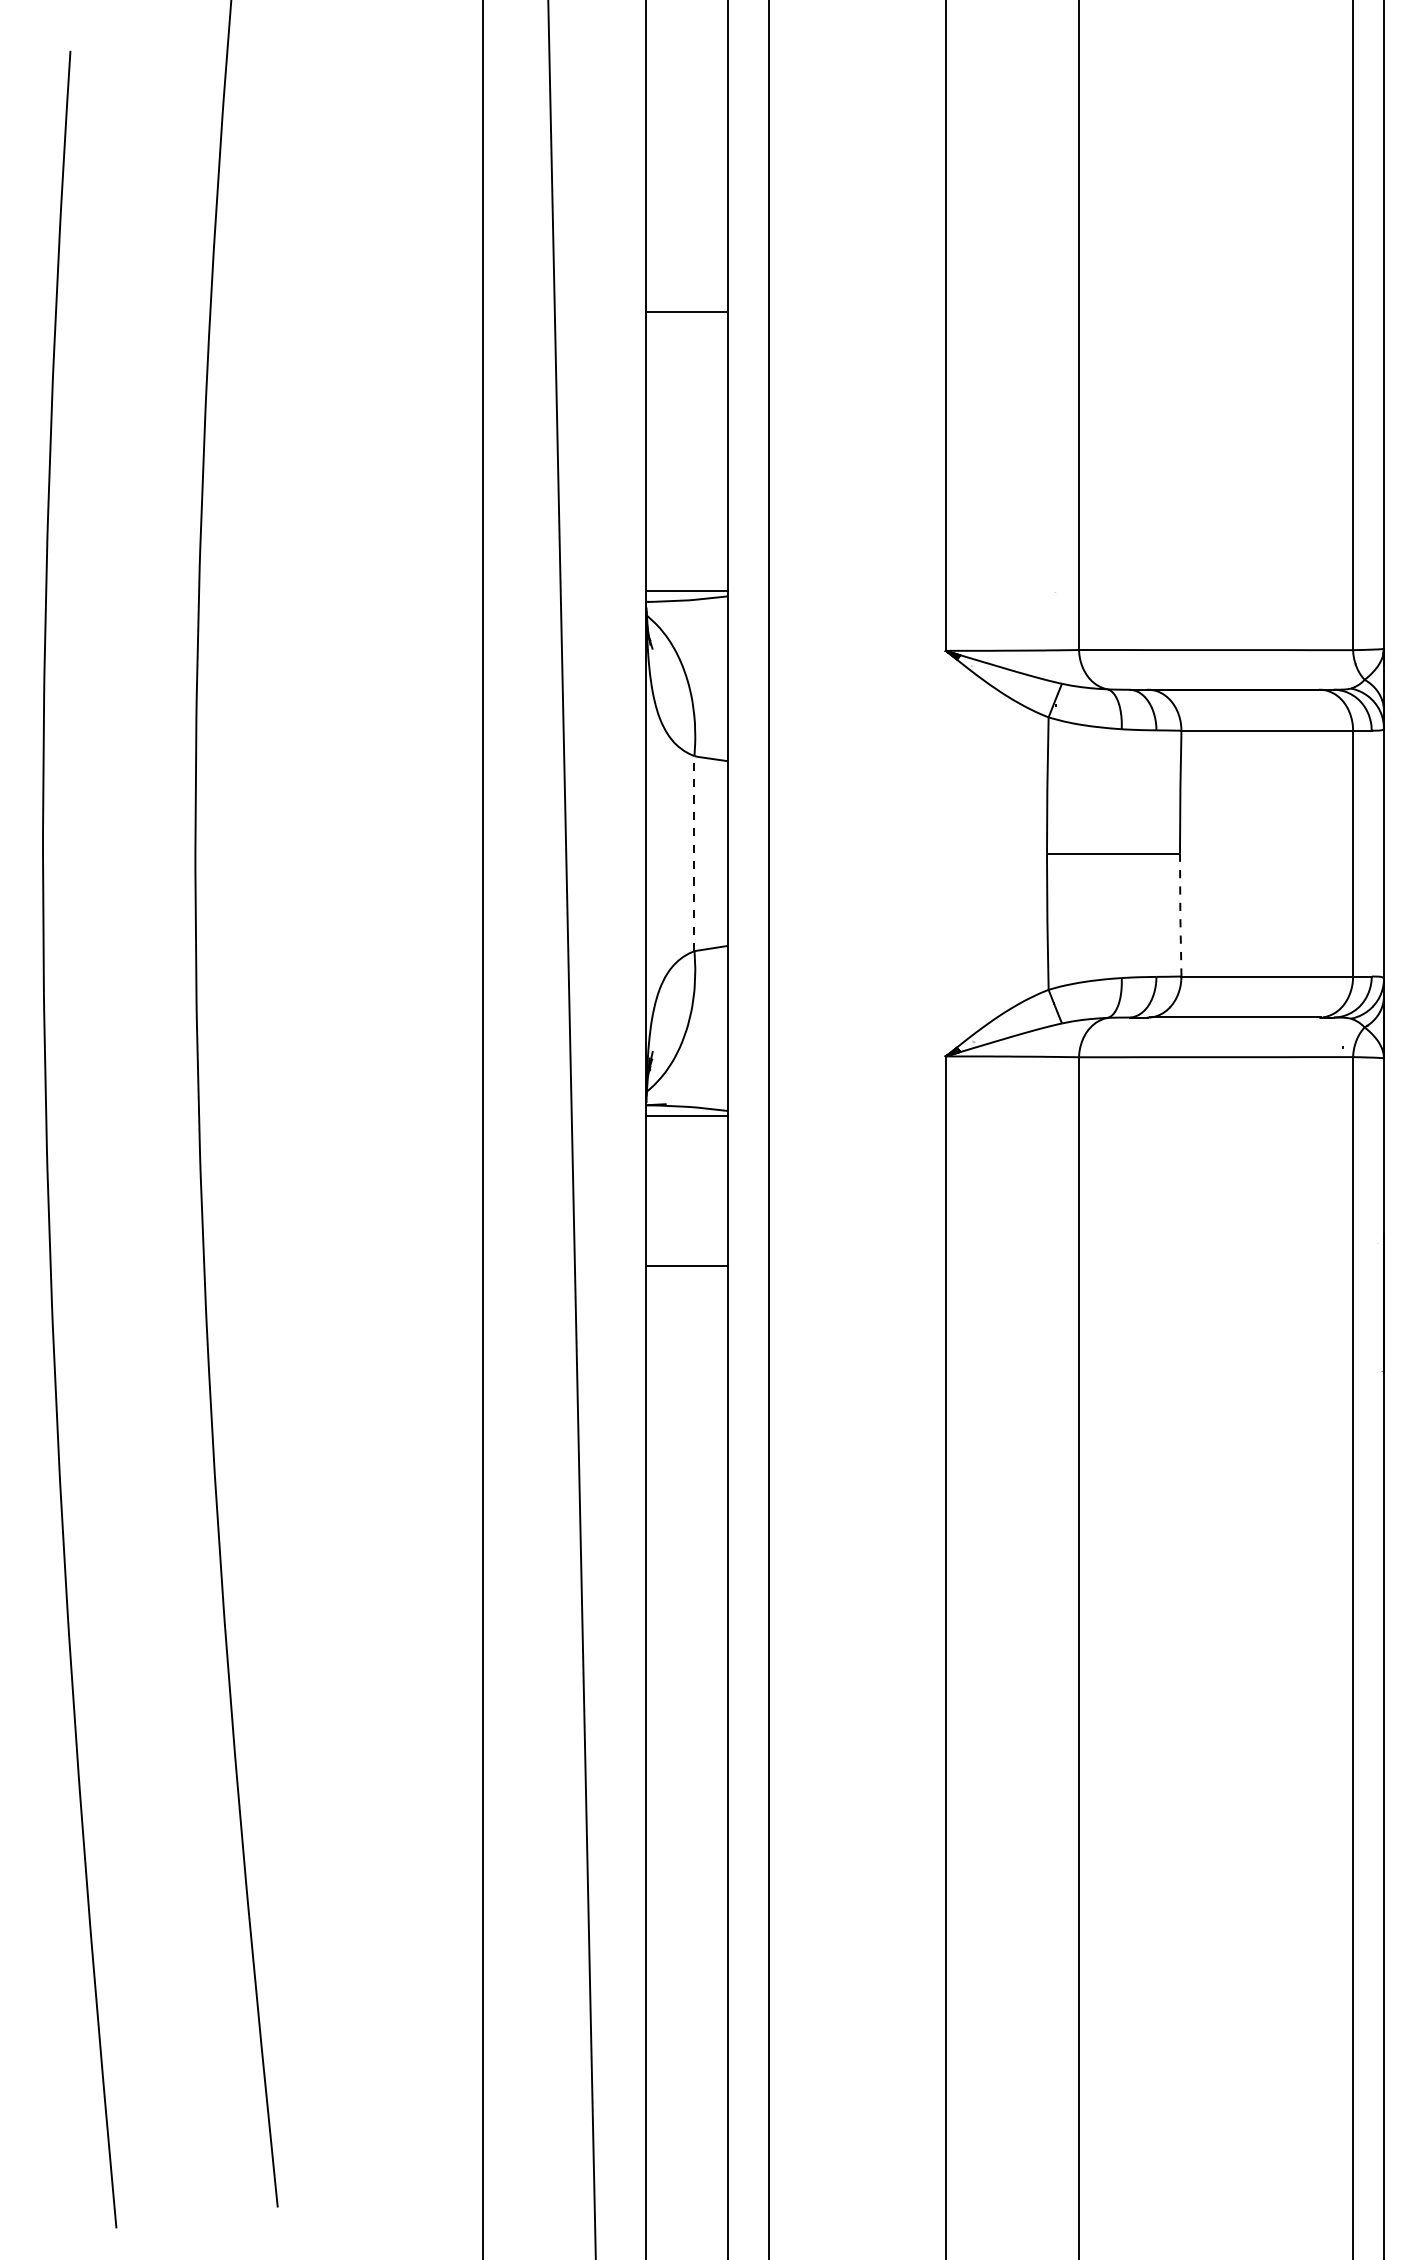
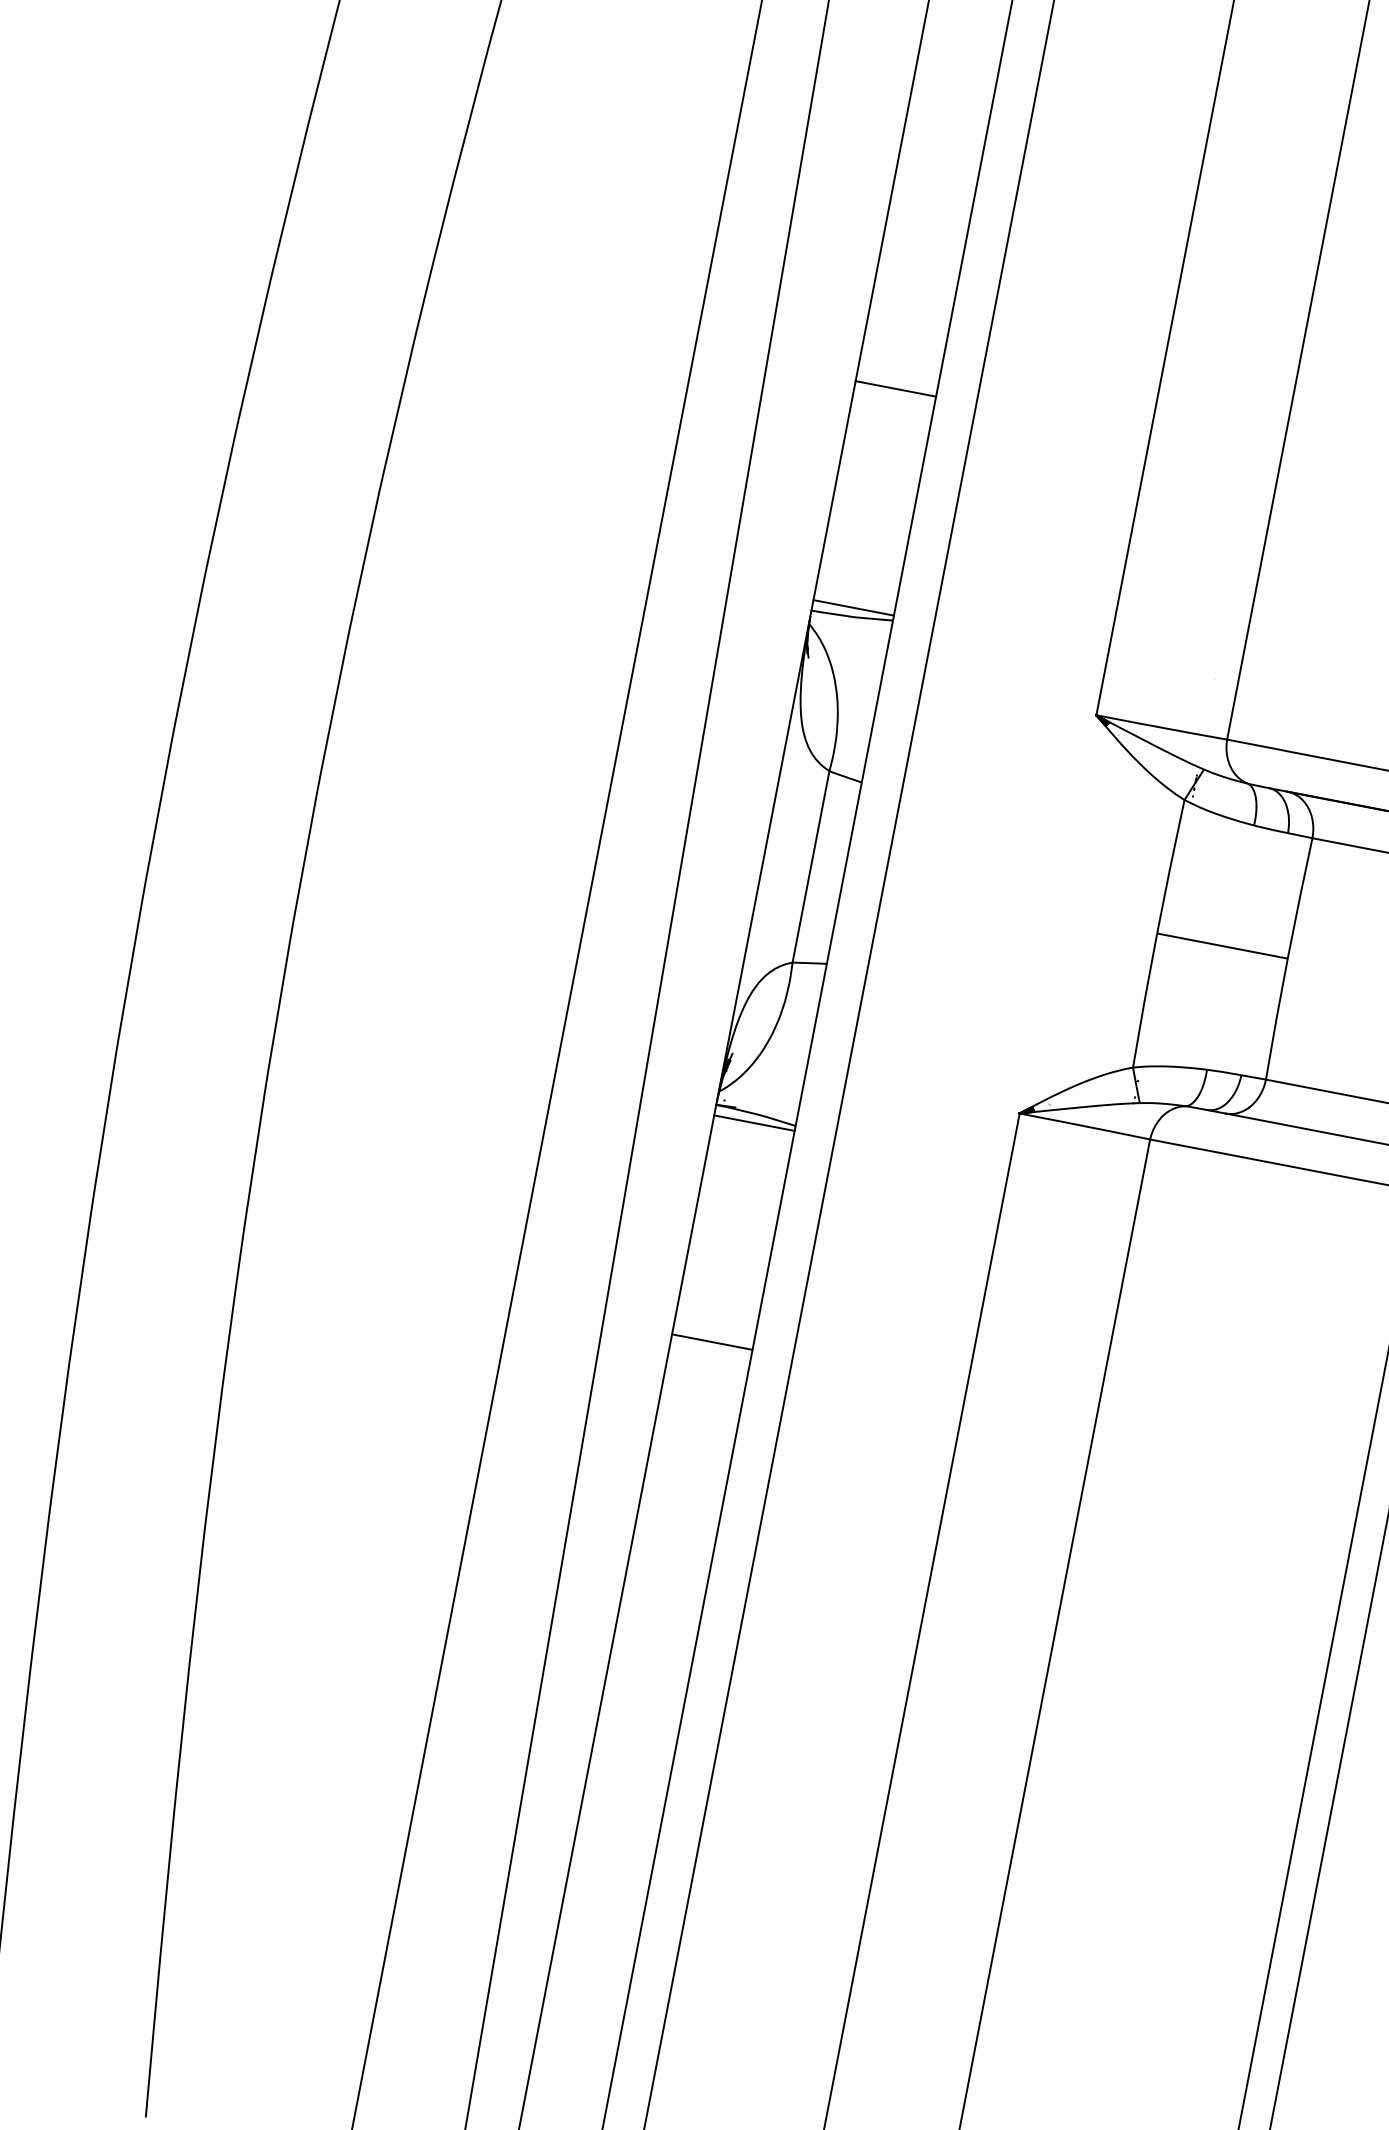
line: (687, 312) -> (895, 389), moved
line: (694, 853) -> (811, 866), dashed -> solid
line: (1180, 914) -> (1276, 1018), dashed -> solid
line: (687, 1266) -> (712, 1342), moved

